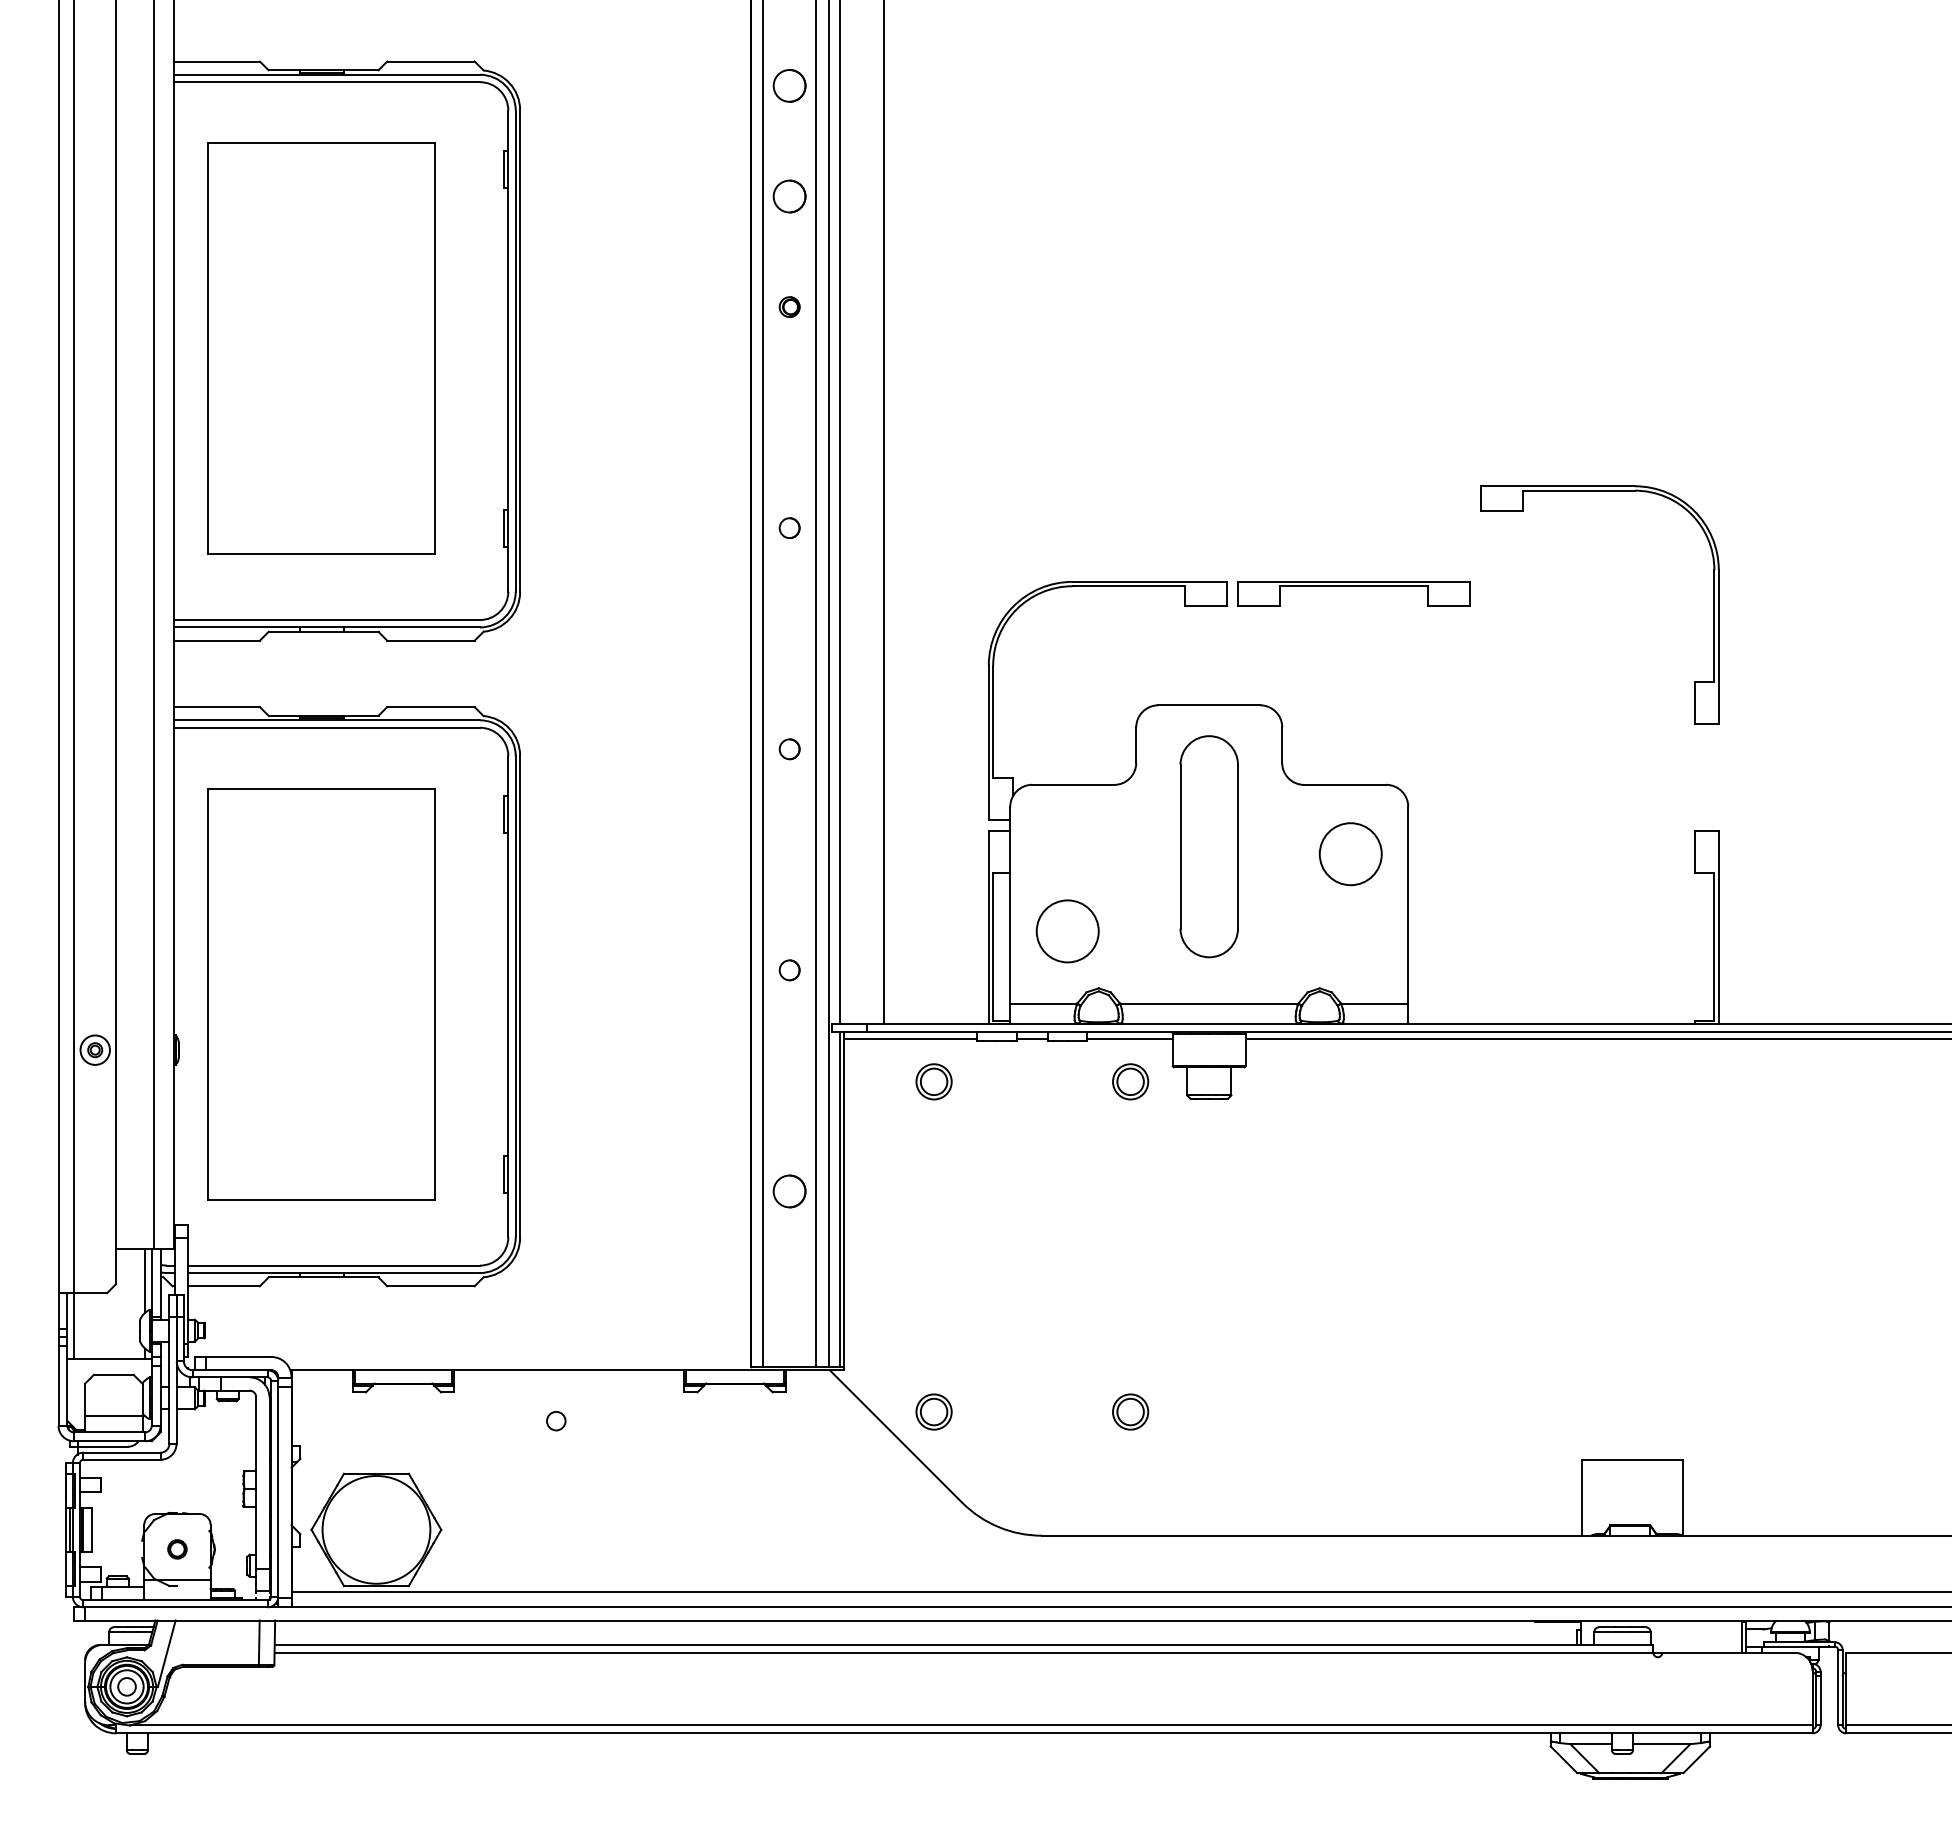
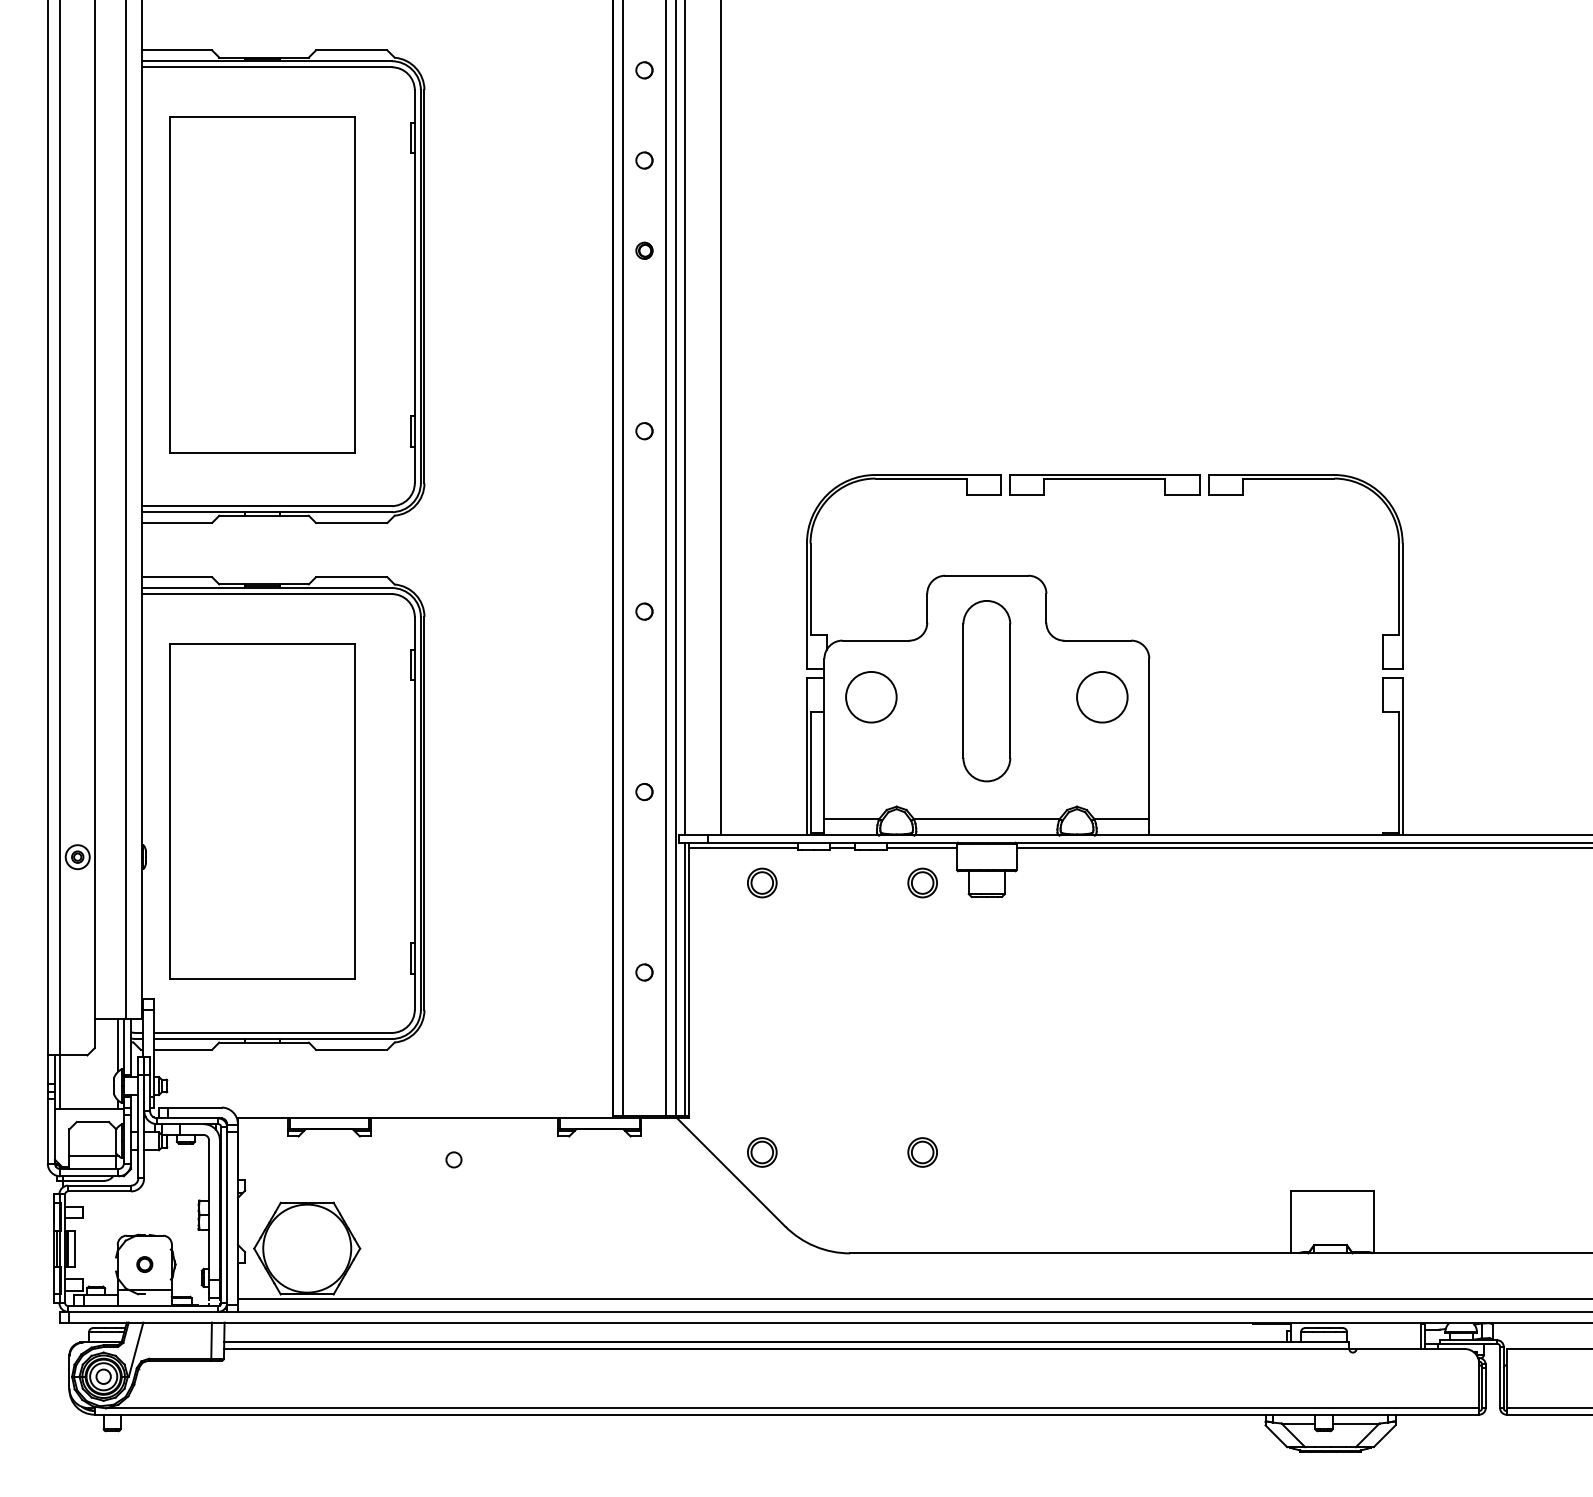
circle: (789, 86) -> (644, 70), size x0.62
circle: (789, 196) -> (644, 160), size x0.62
part: (1599, 491) -> (1305, 479), moved
circle: (1067, 931) -> (871, 697), moved
circle: (789, 1191) -> (644, 972), size x0.62

